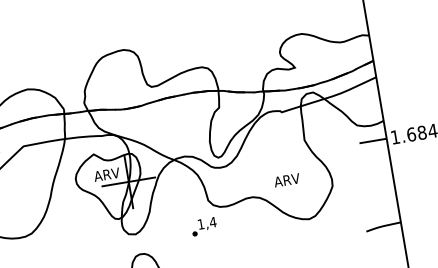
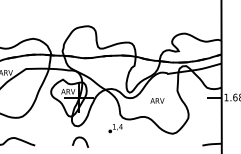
text: (286, 179) -> (157, 100), moved

